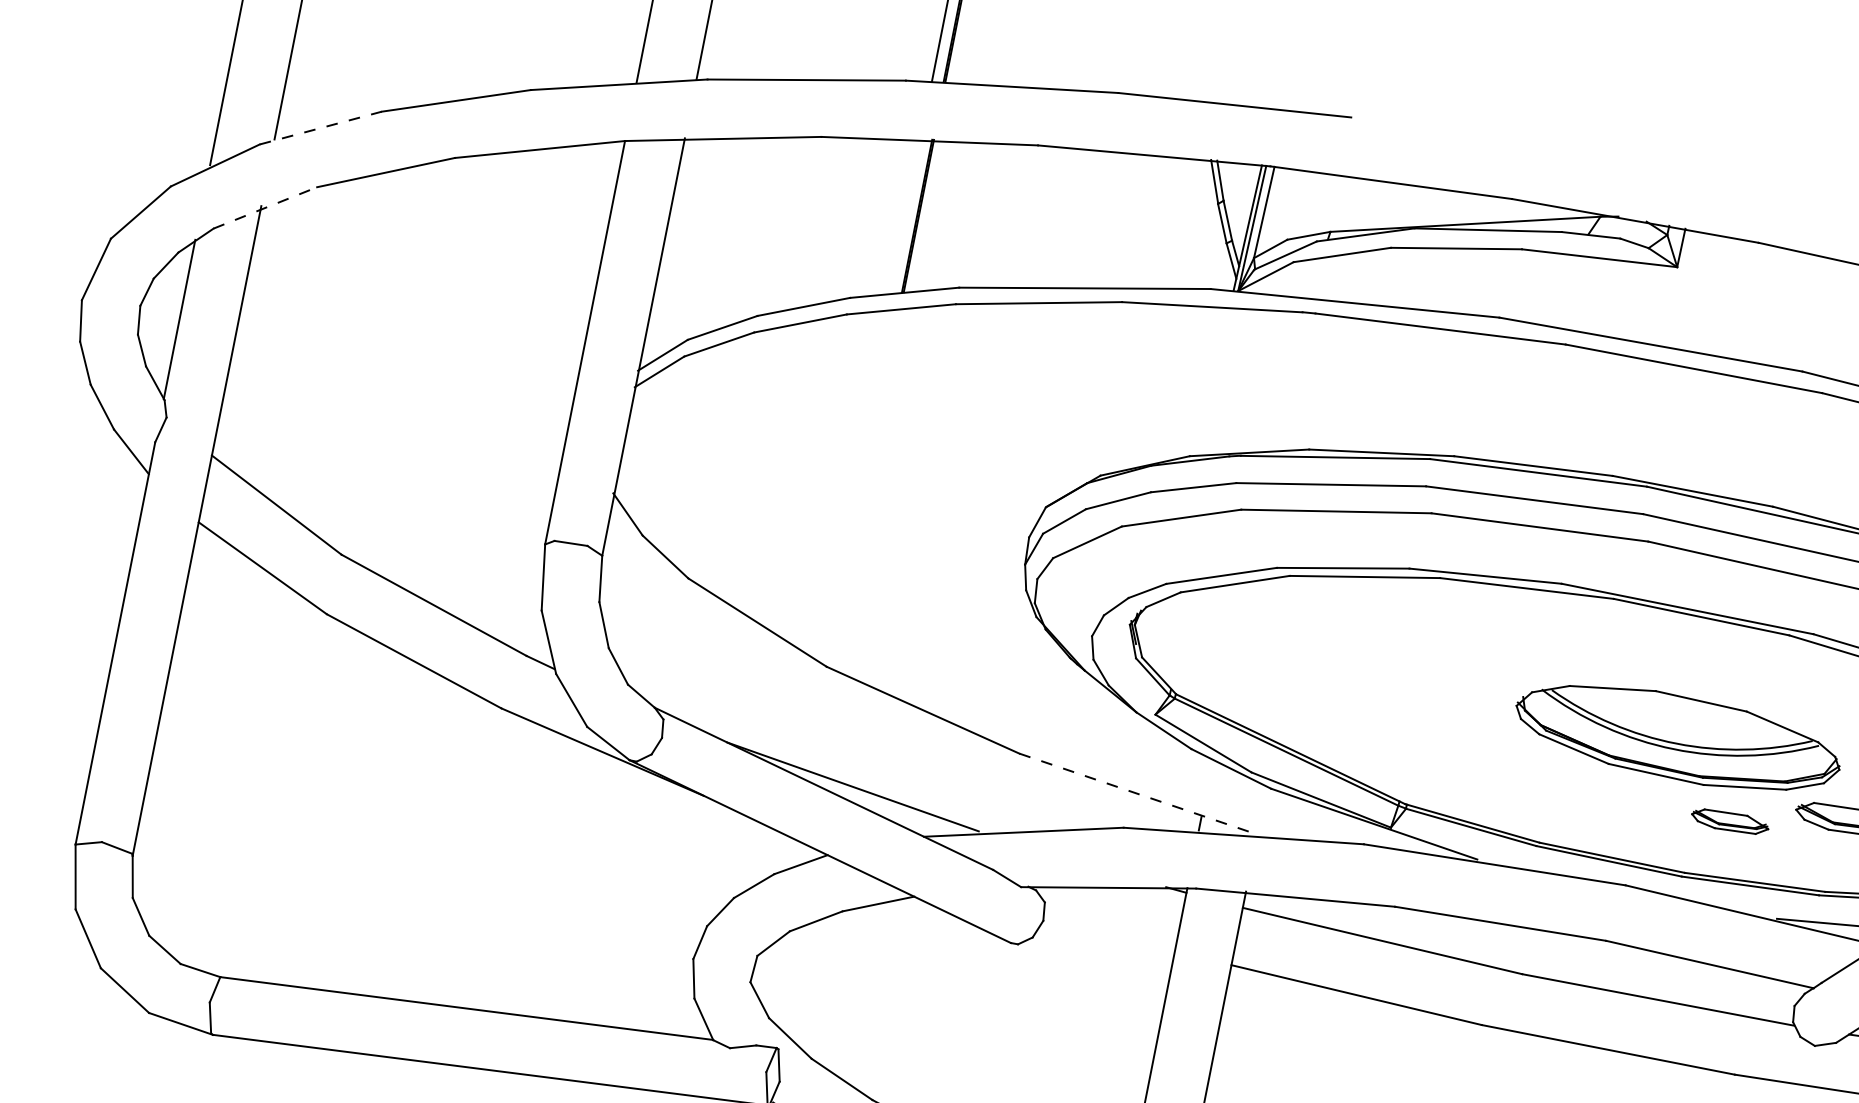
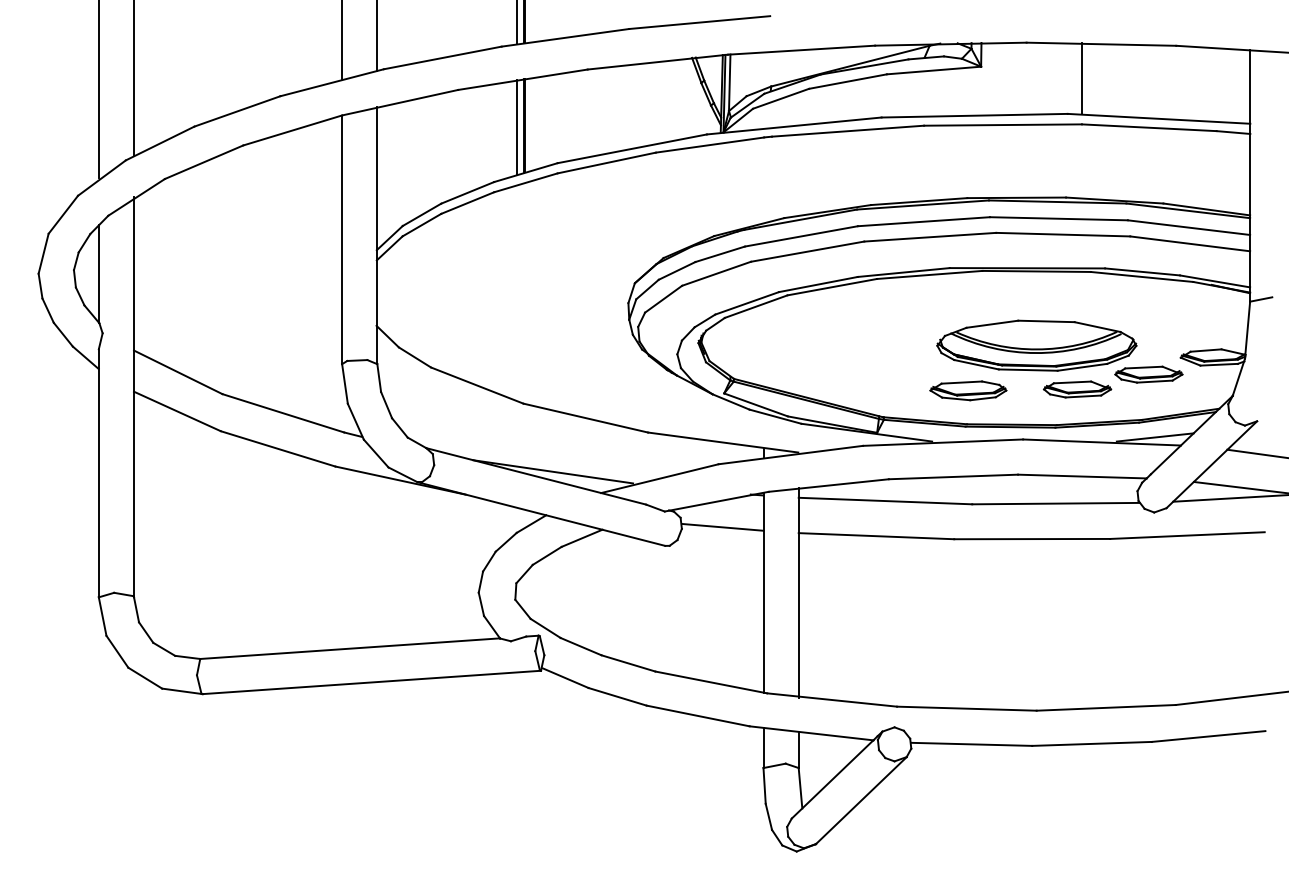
line: (321, 128) -> (160, 143), dashed -> solid
line: (265, 208) -> (136, 197), dashed -> solid
line: (905, 215) -> (517, 126), added
line: (1836, 318) -> (1081, 78), added
part: (1552, 788) -> (968, 390), added
line: (1138, 794) -> (723, 442), dashed -> solid
part: (1729, 821) -> (1077, 389), size x1.43
line: (1110, 929) -> (722, 526), added

